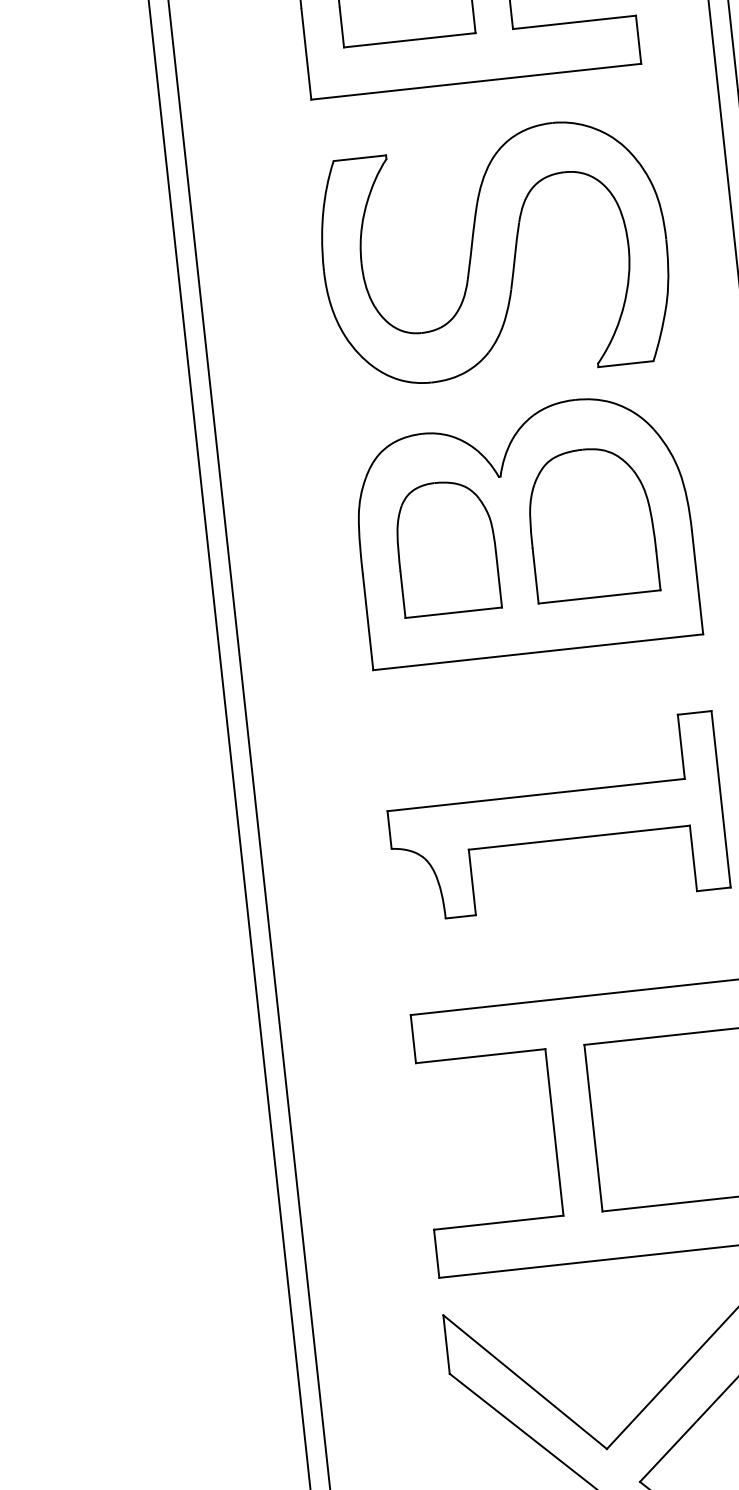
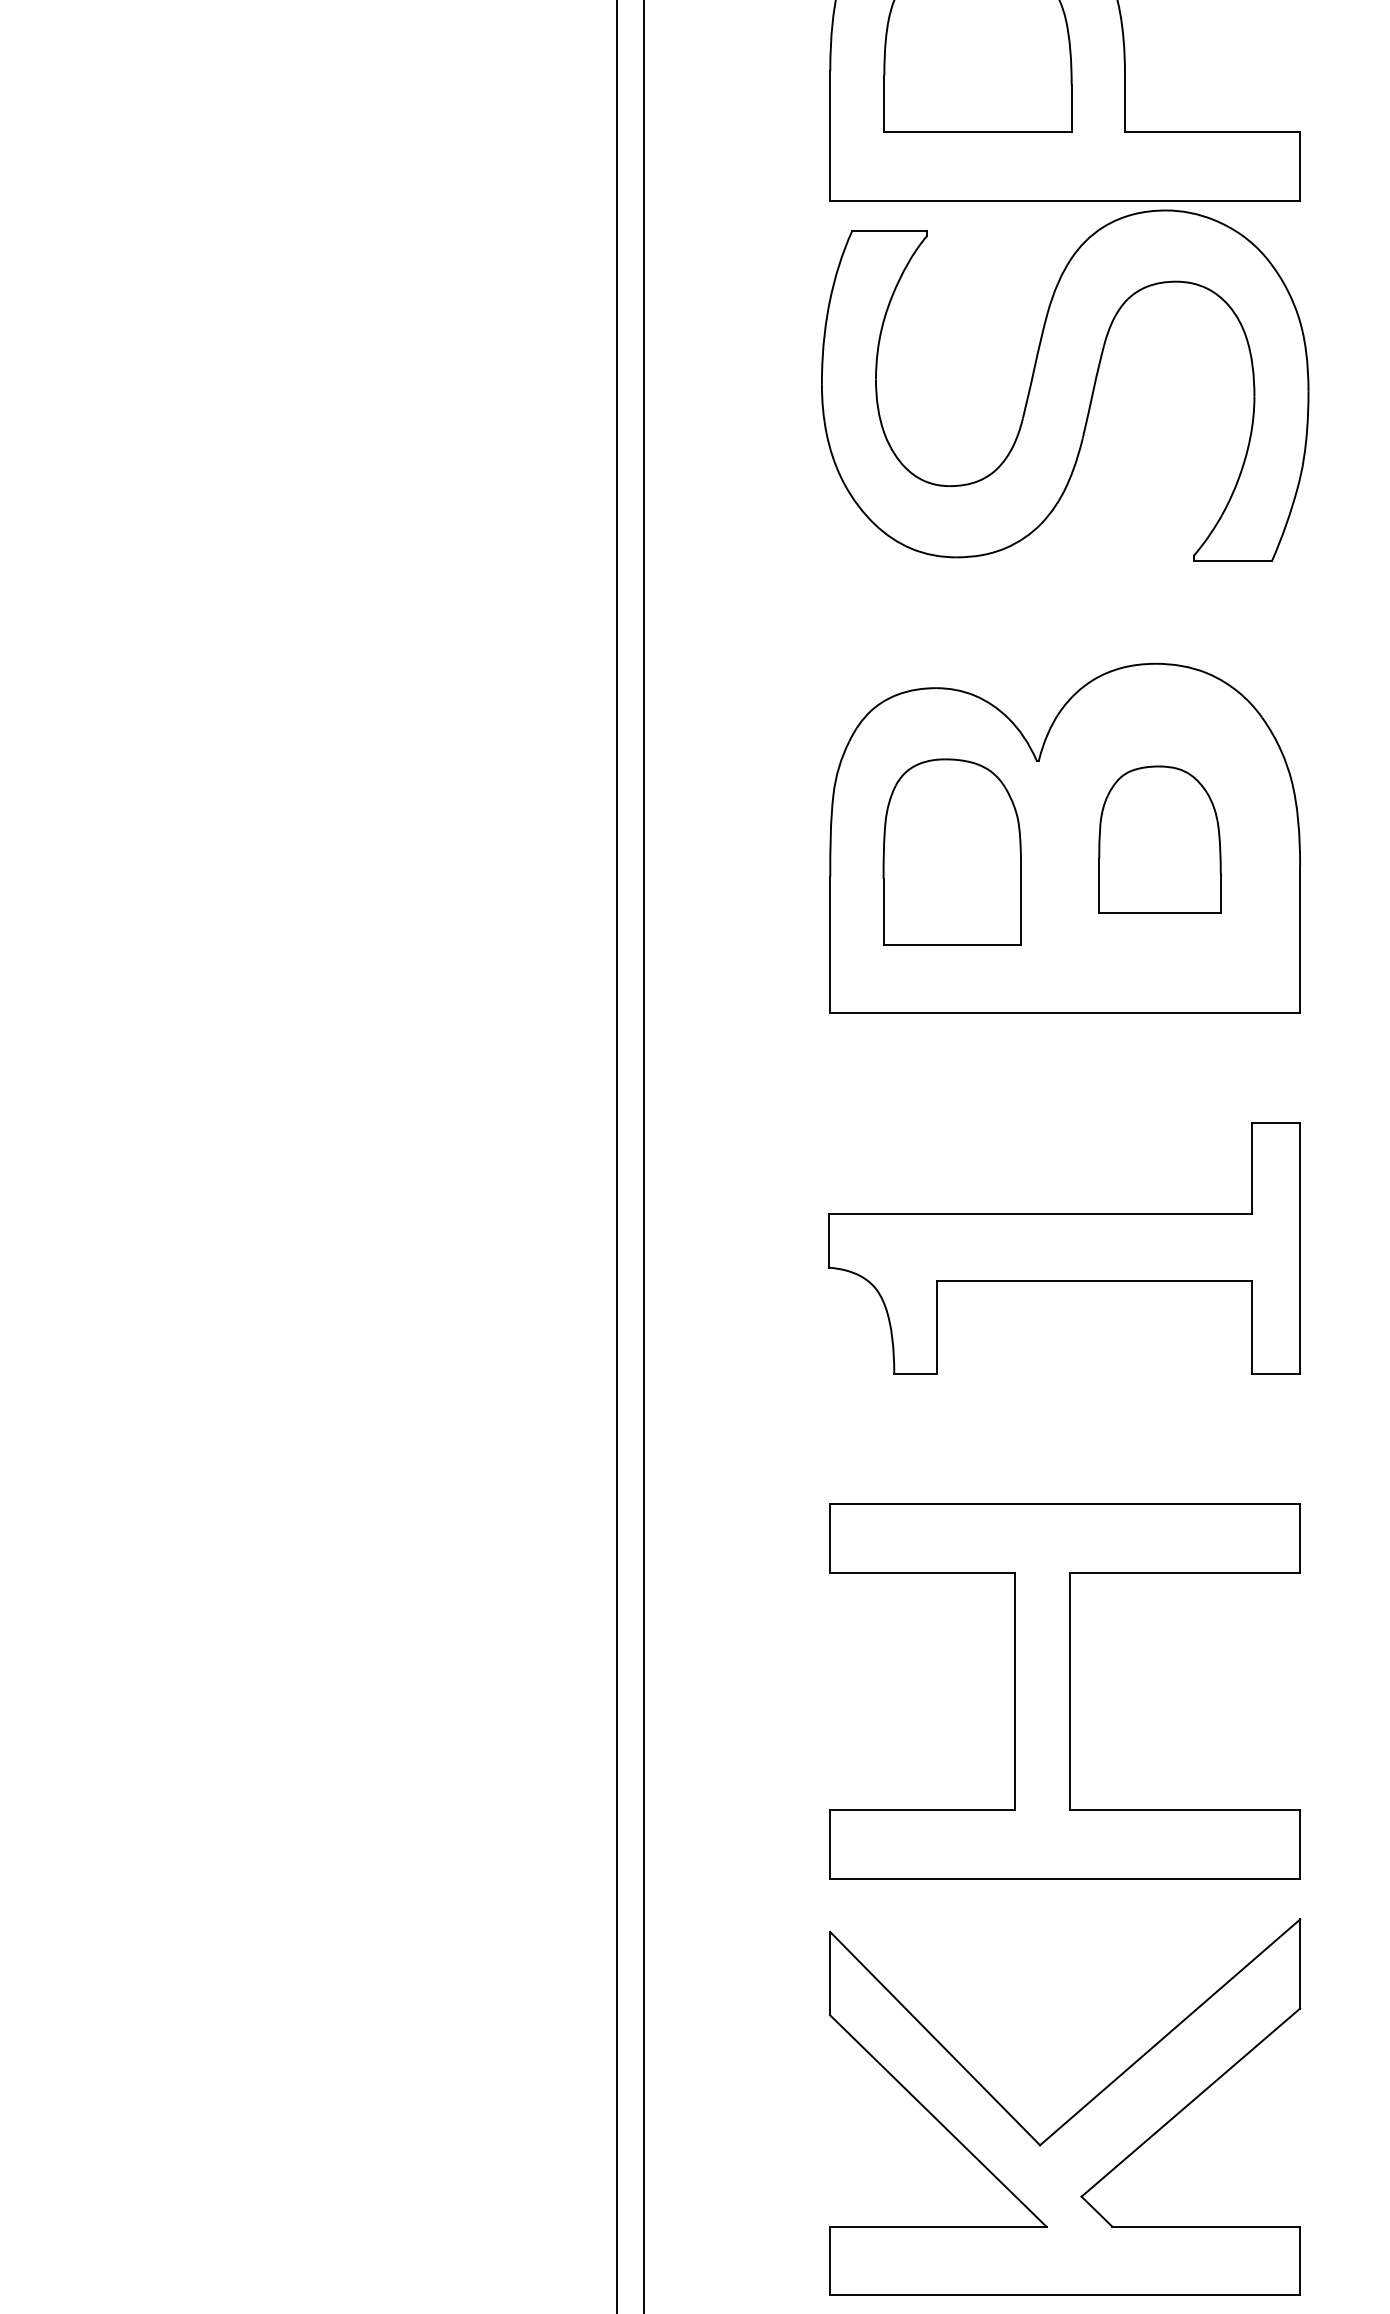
part: (495, 253) -> (1065, 385), moved
part: (591, 523) -> (1159, 839), size x0.7

